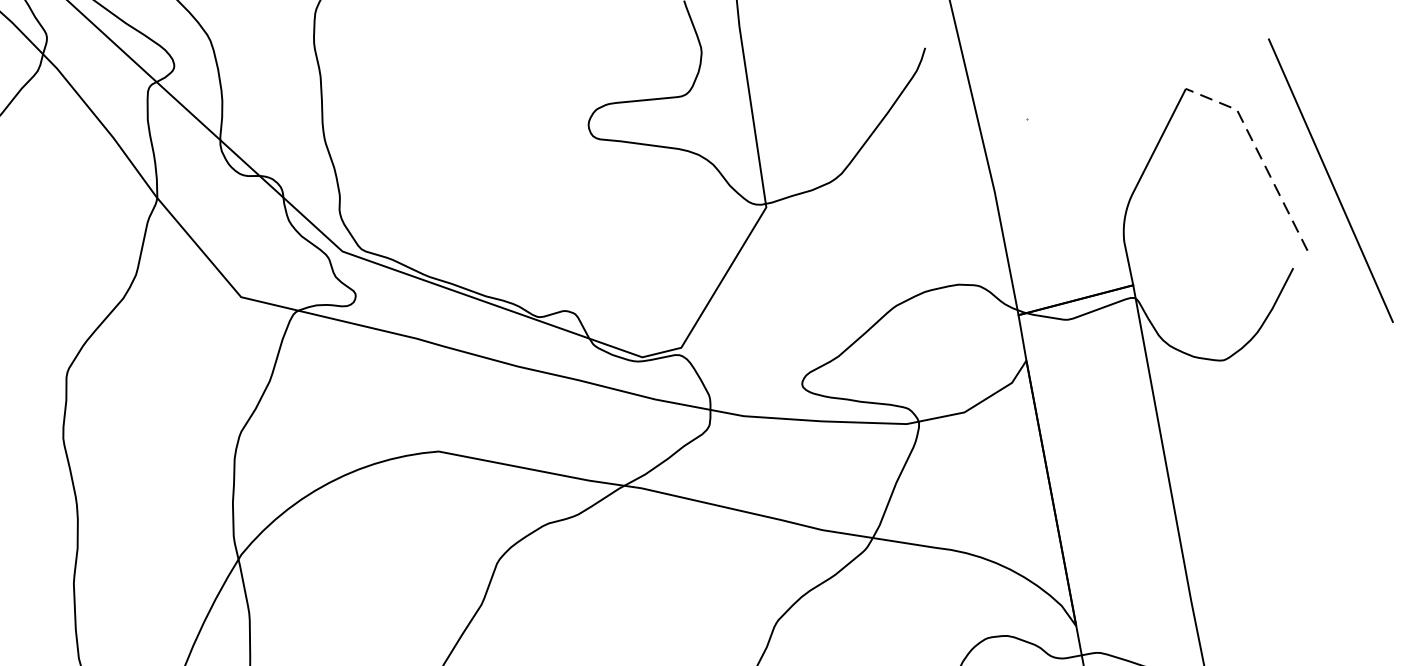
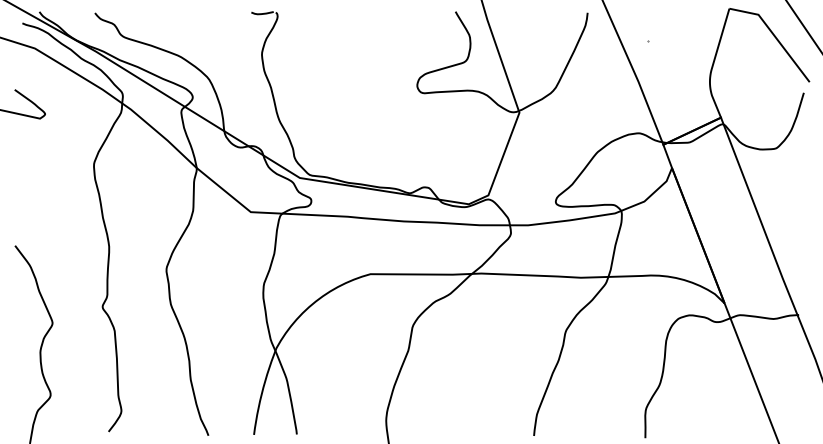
line: (1258, 155) -> (774, 36), dashed -> solid

